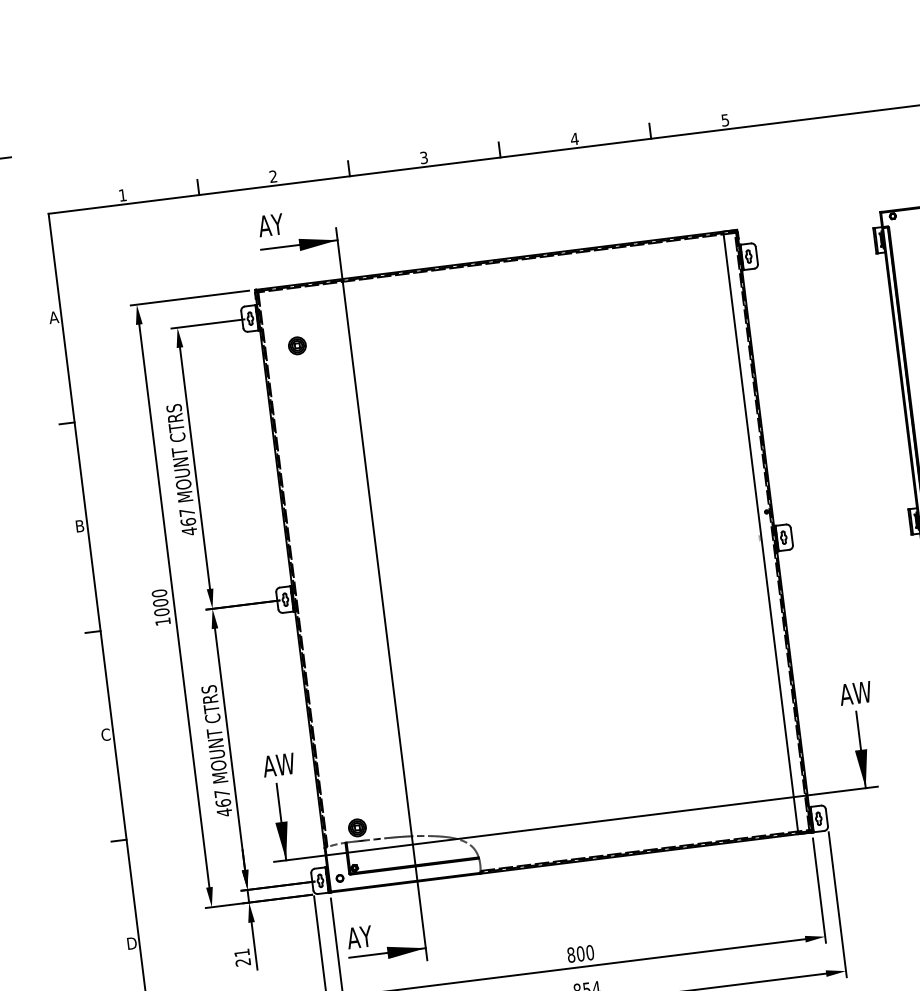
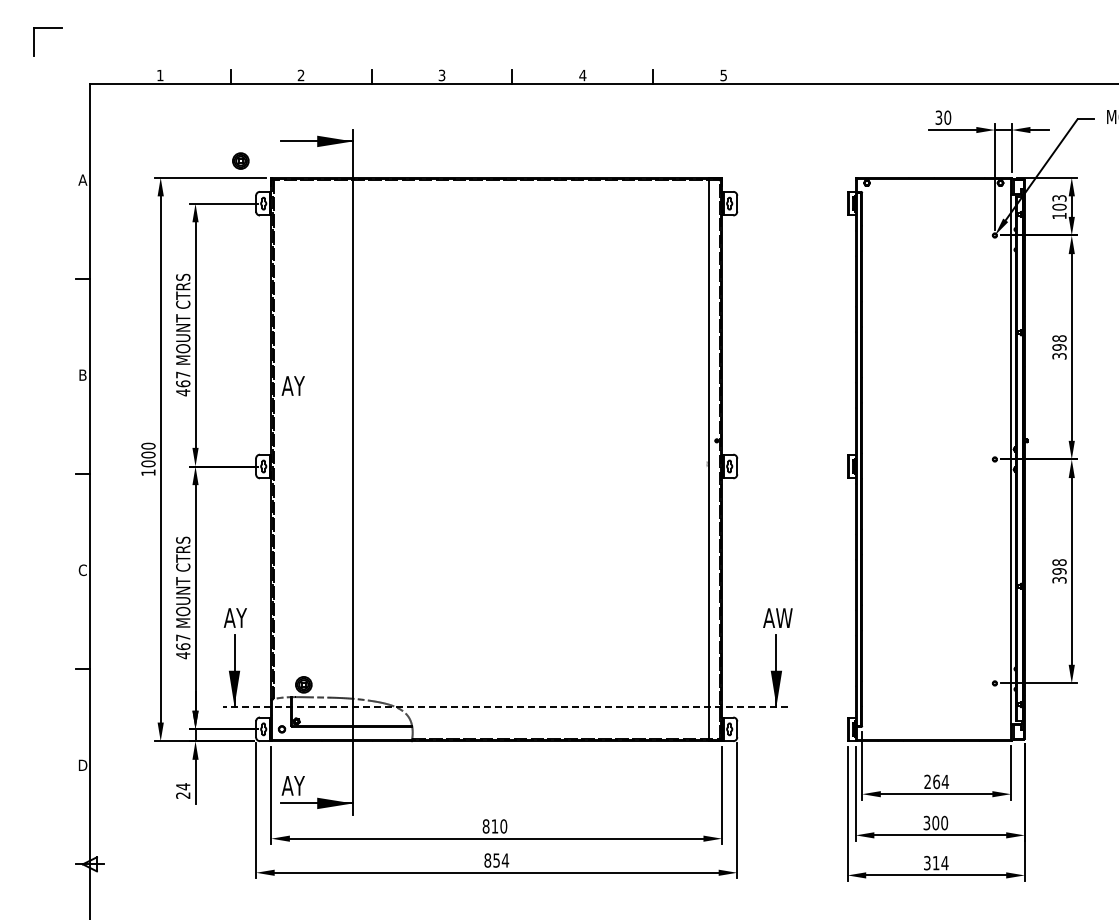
text: (270, 224) -> (292, 385), moved
part: (296, 345) -> (240, 160), moved
text: (285, 763) -> (244, 617), AW -> AY
line: (574, 824) -> (504, 706), solid -> dashed
text: (242, 952) -> (183, 786), 21 -> 24
text: (580, 954) -> (494, 826), 800 -> 810

